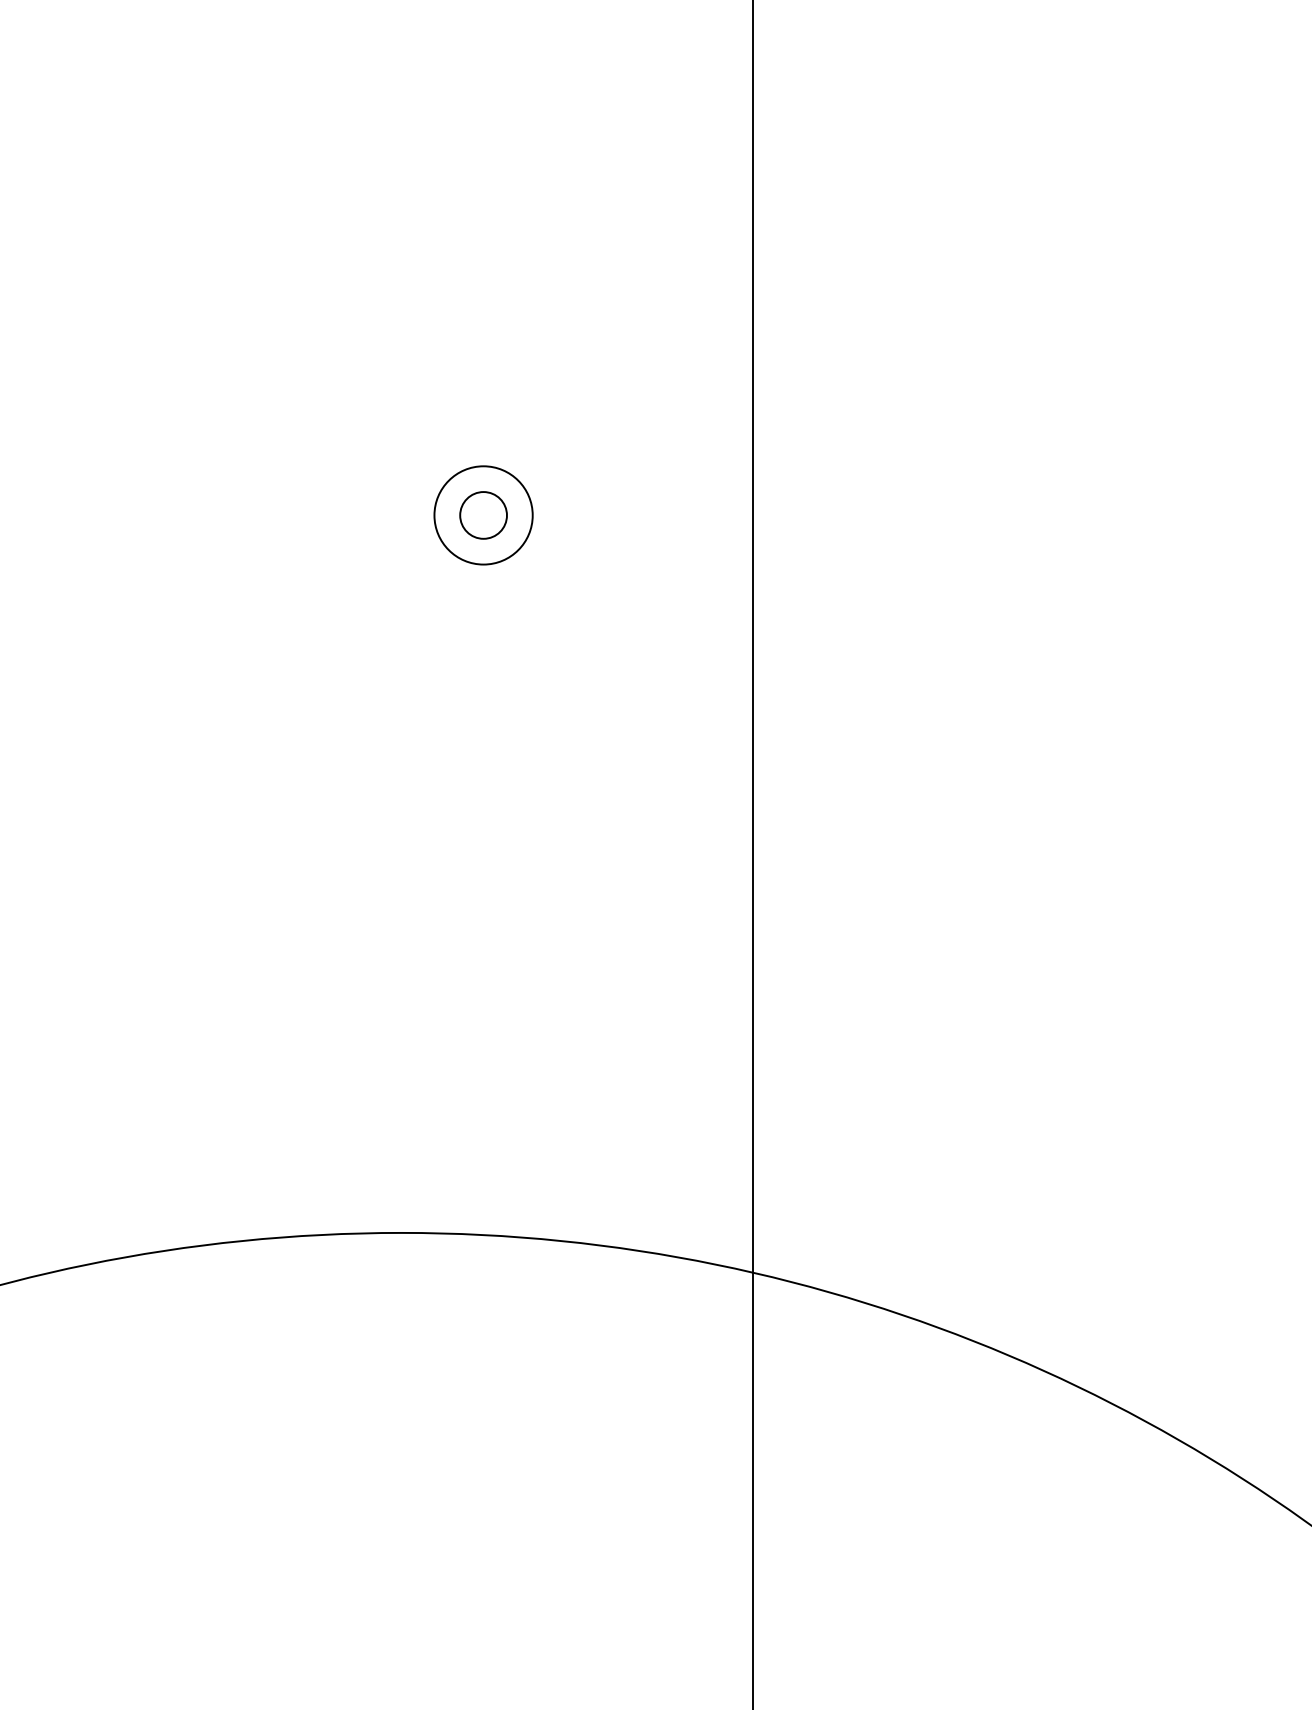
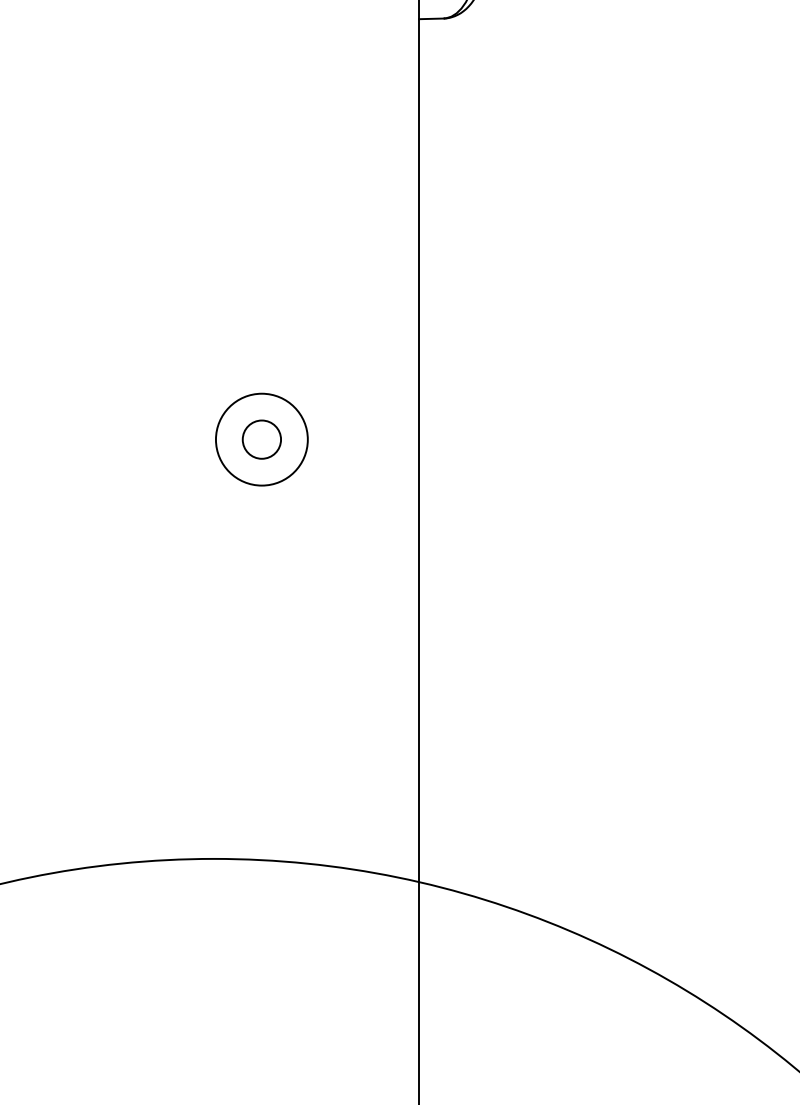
circle: (482, 515) -> (261, 439), size x1.4
circle: (482, 515) -> (261, 439), size x1.6

